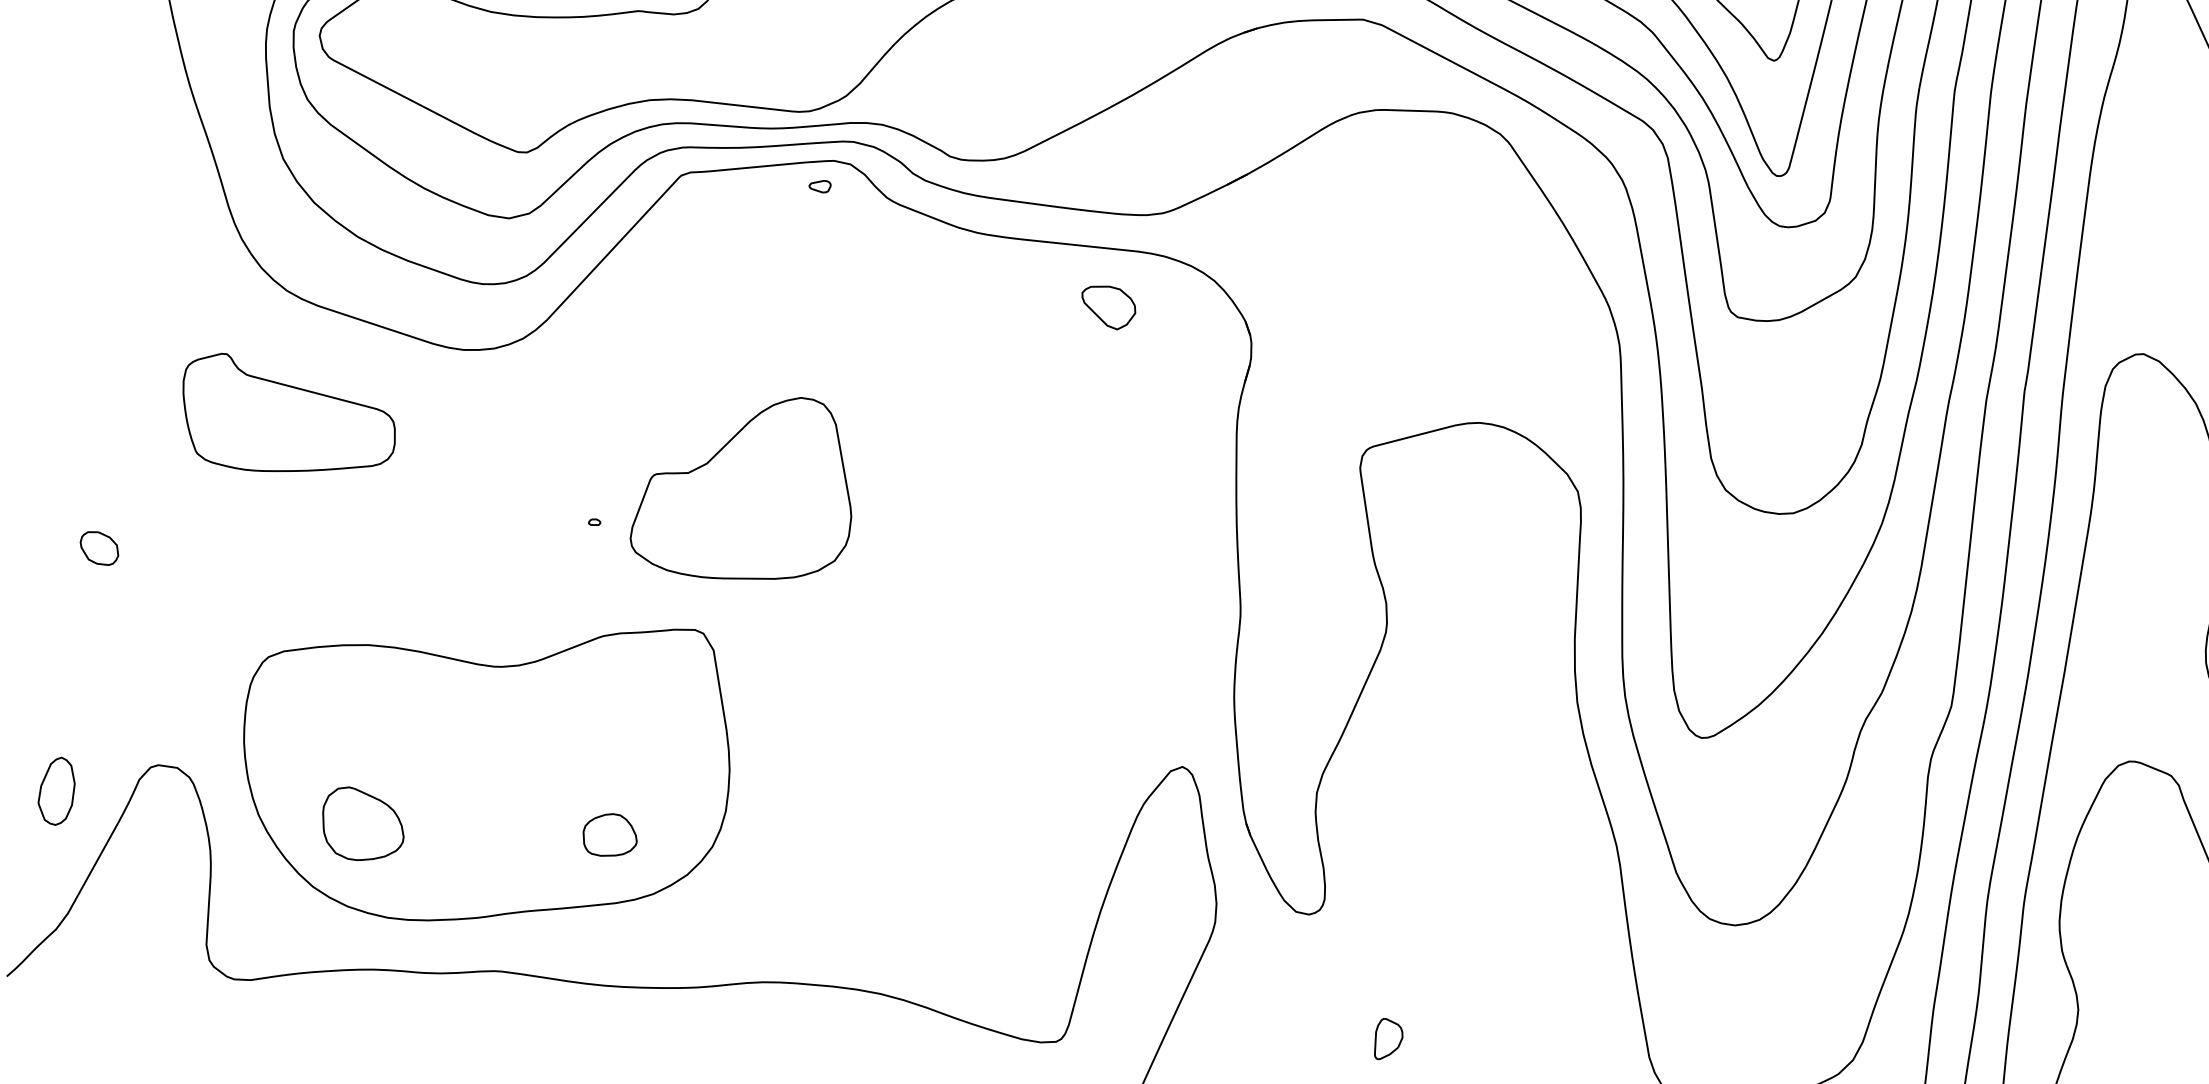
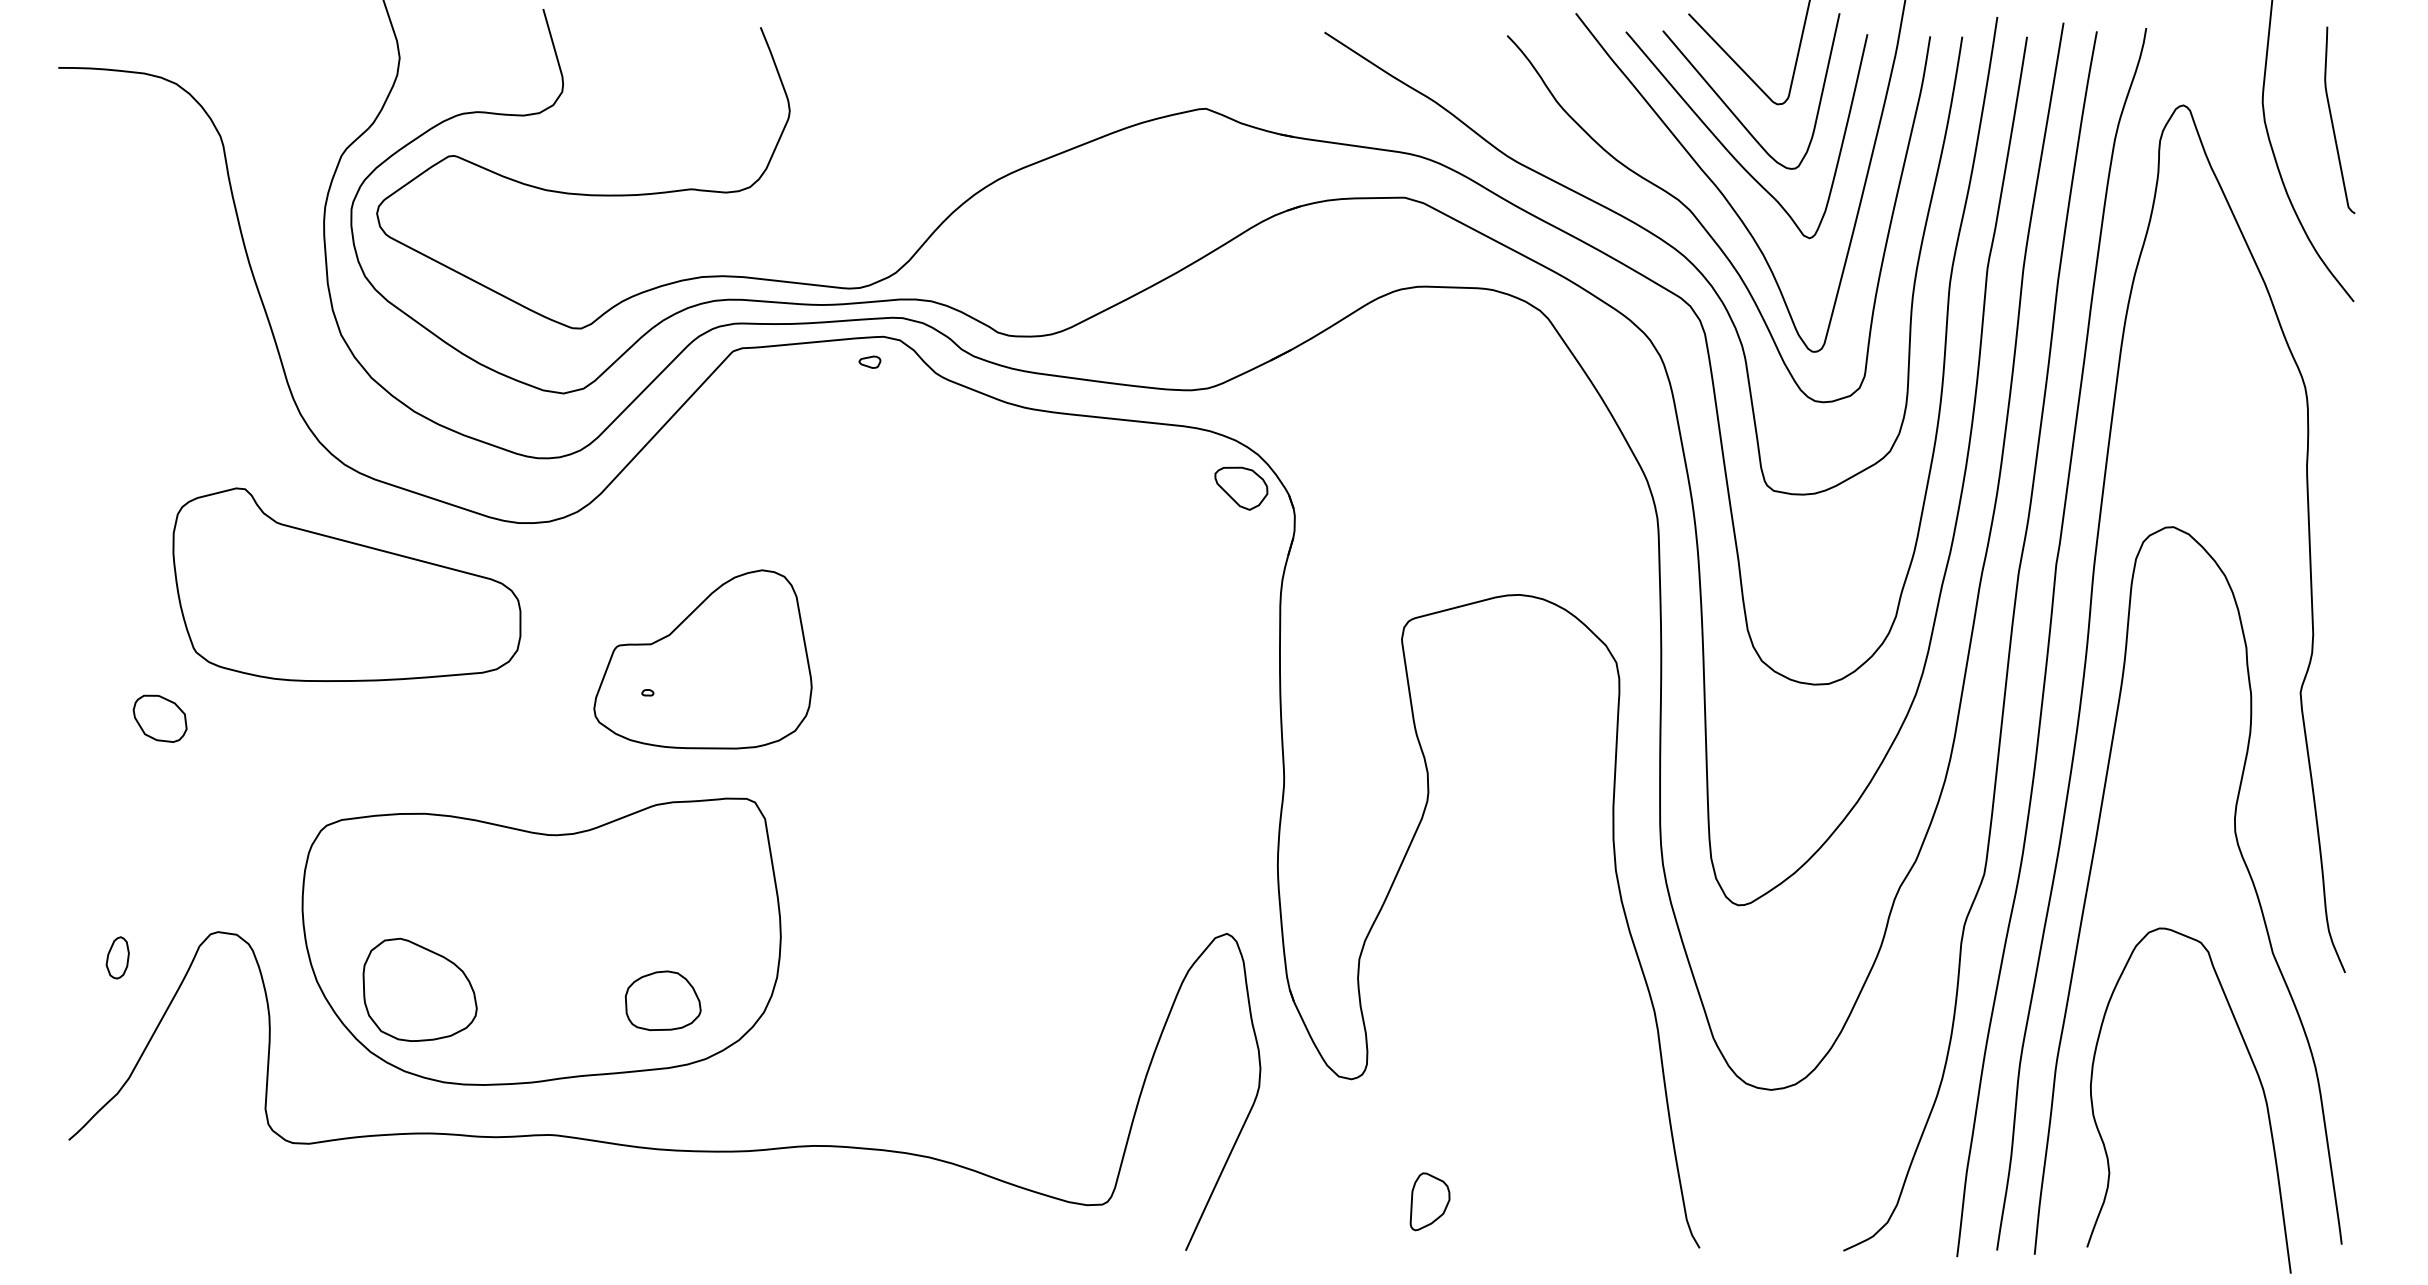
part: (1108, 307) -> (1241, 488), moved
part: (288, 412) -> (346, 584), size x1.67
part: (740, 488) -> (702, 659), moved
part: (98, 548) -> (159, 718), size x1.43
part: (56, 790) -> (117, 957), size x0.62
part: (362, 823) -> (419, 989), size x1.43
part: (609, 834) -> (662, 1000), size x1.43
part: (1388, 1038) -> (1429, 1201), size x1.43

